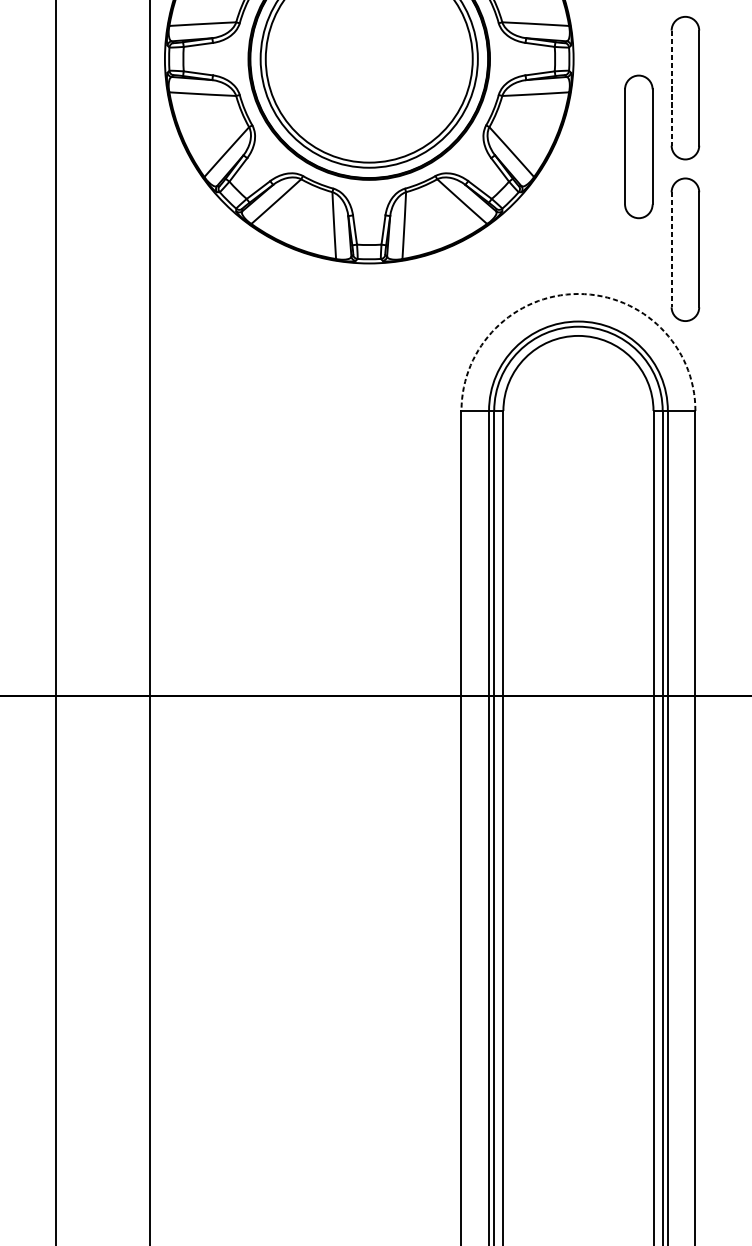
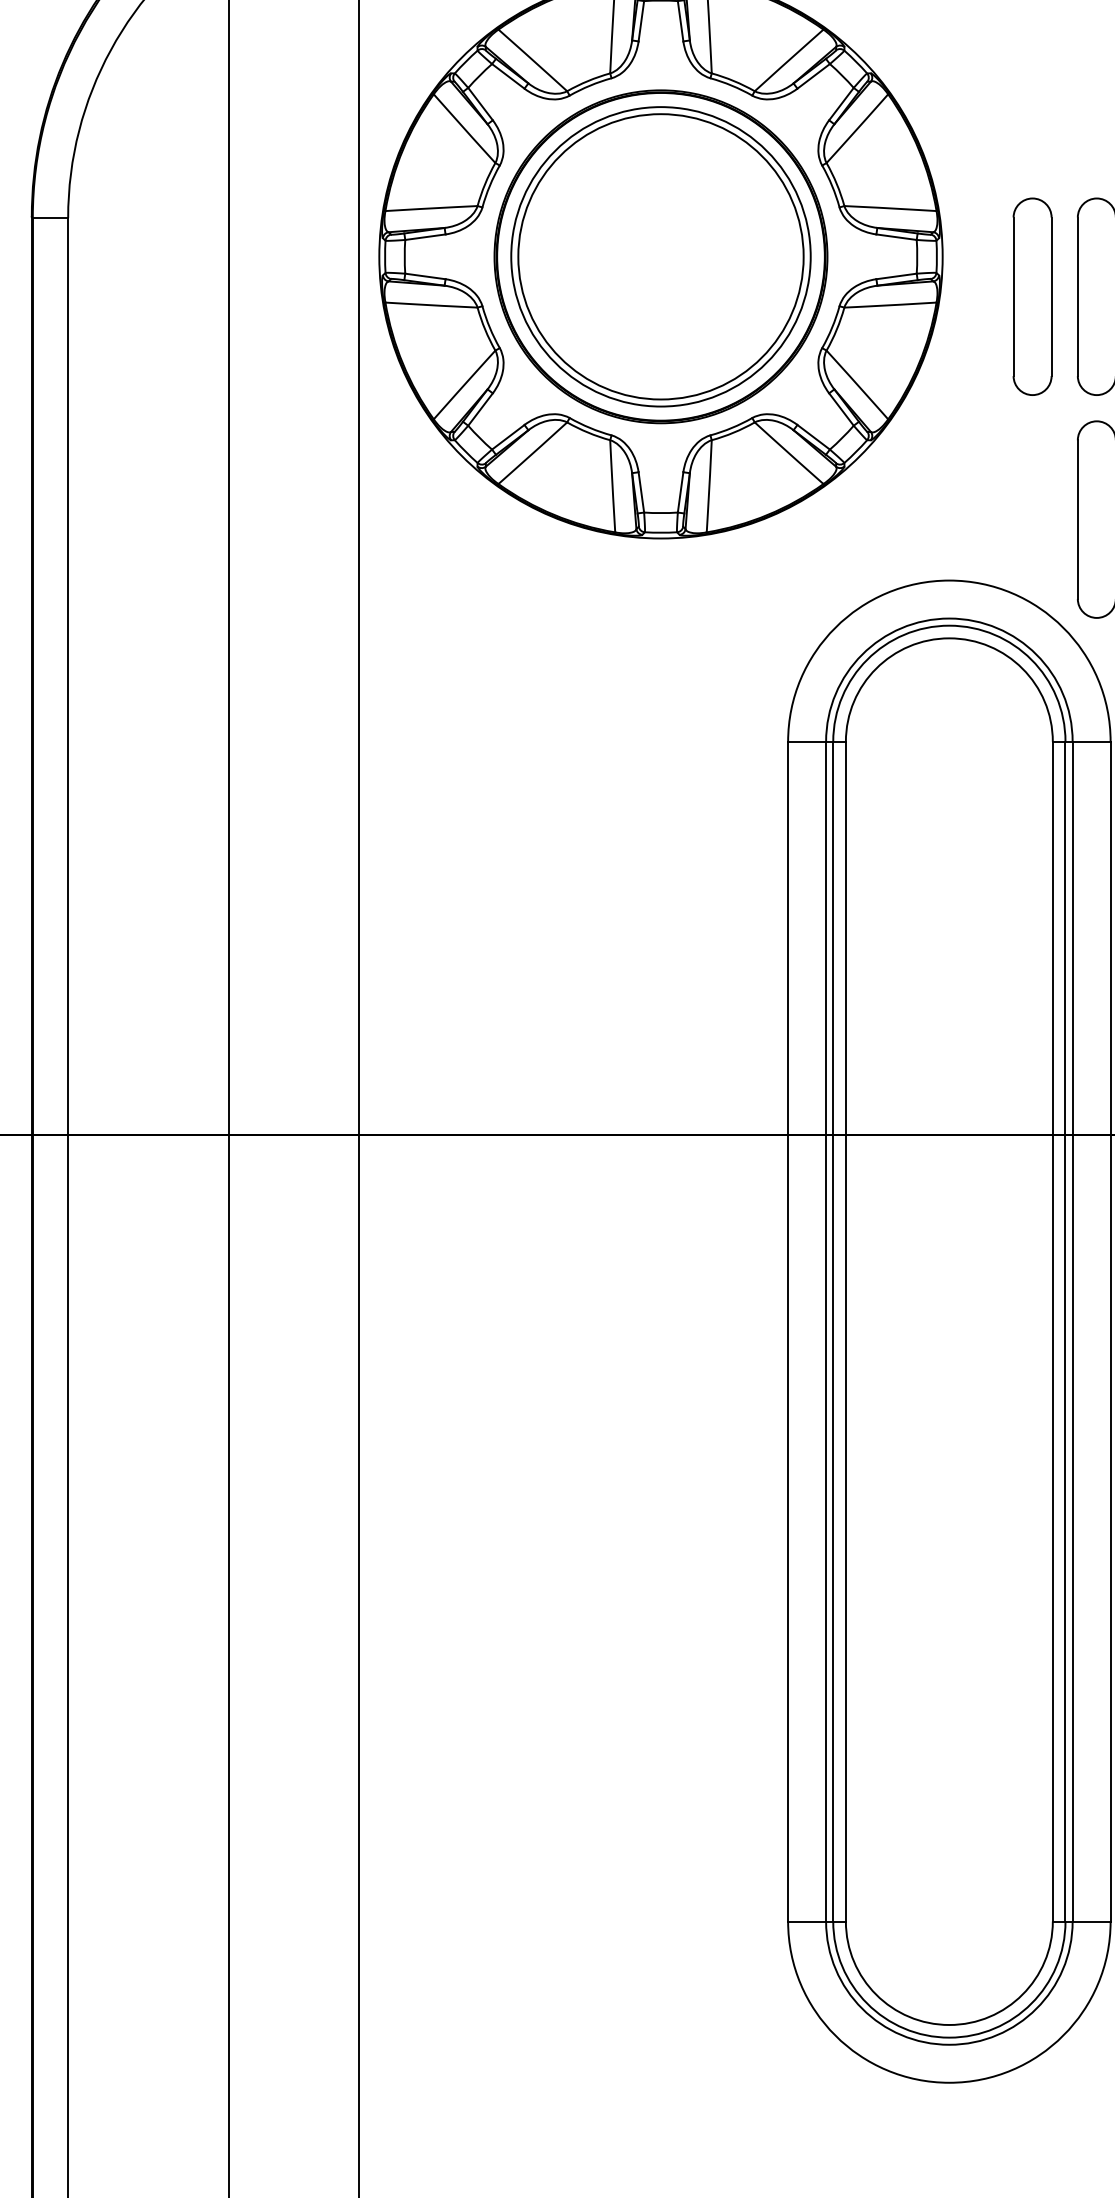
line: (671, 88) -> (1077, 297), dashed -> solid
part: (638, 146) -> (1032, 296), moved
line: (671, 250) -> (1077, 520), dashed -> solid
arc: (578, 293) -> (949, 580), dashed -> solid

